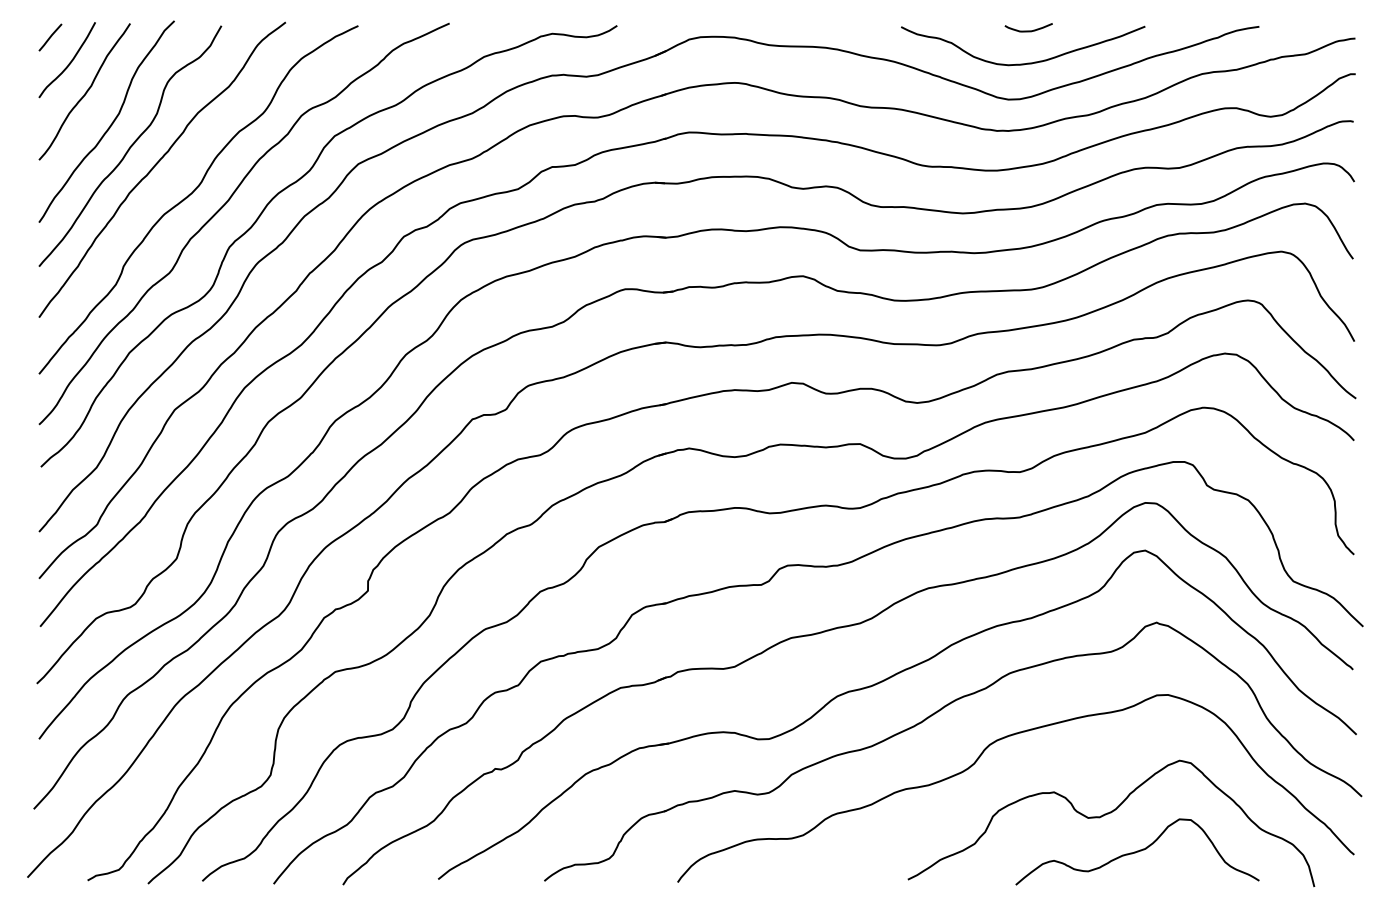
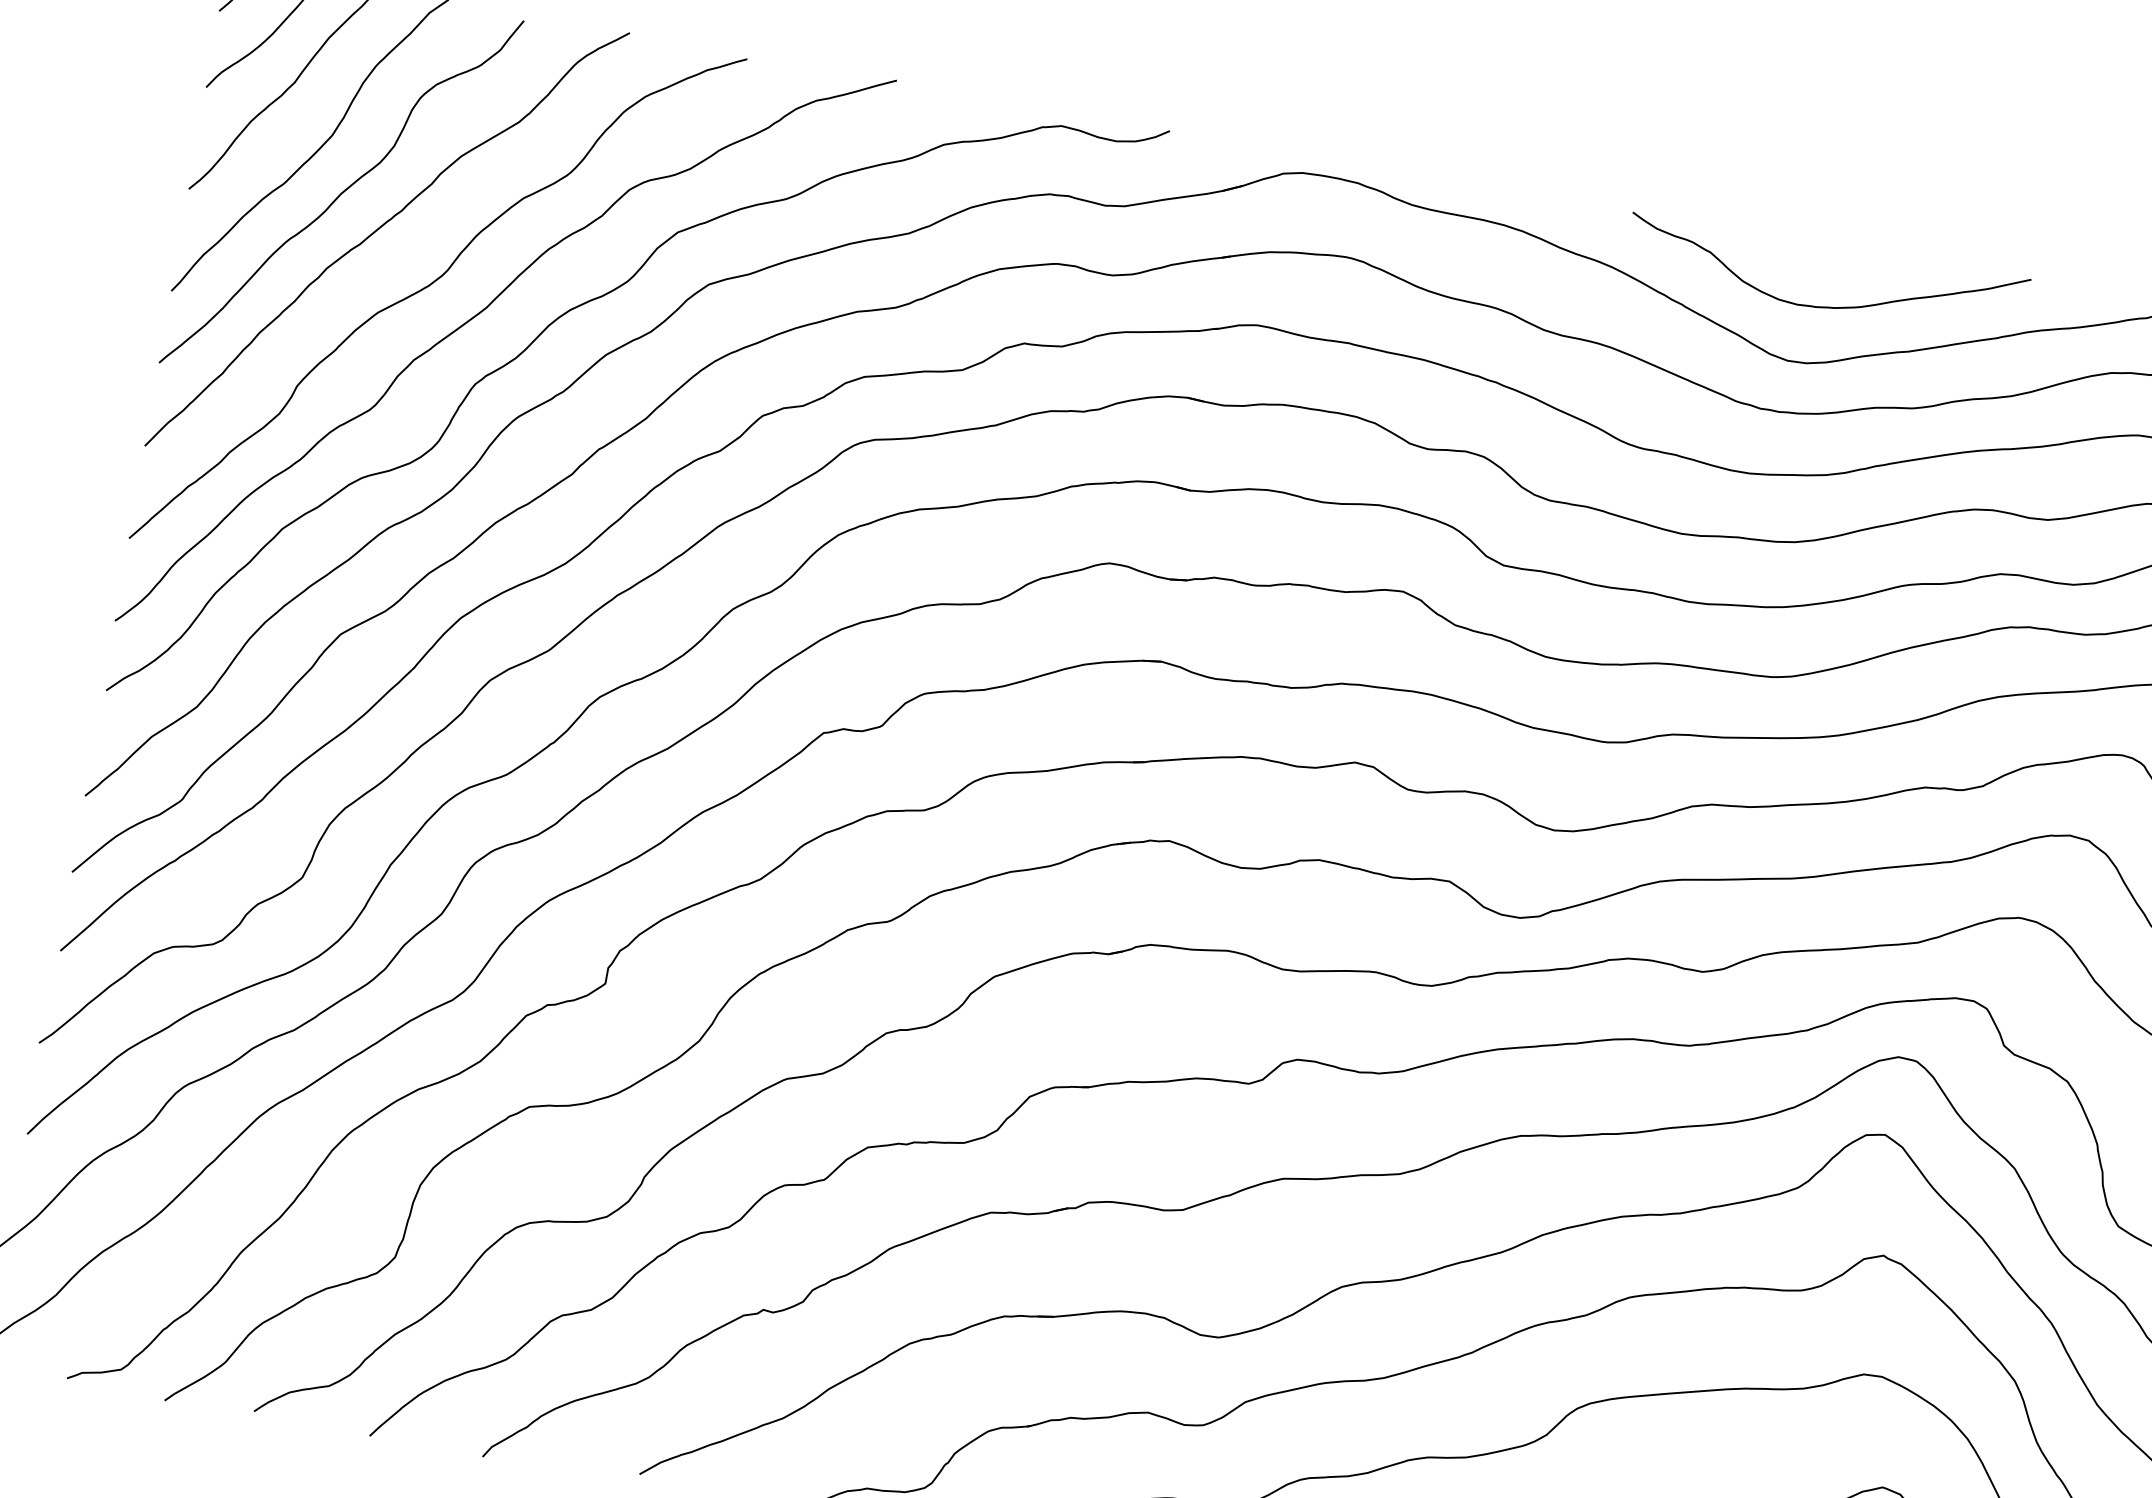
curve: (1028, 30) -> (1839, 253), removed

